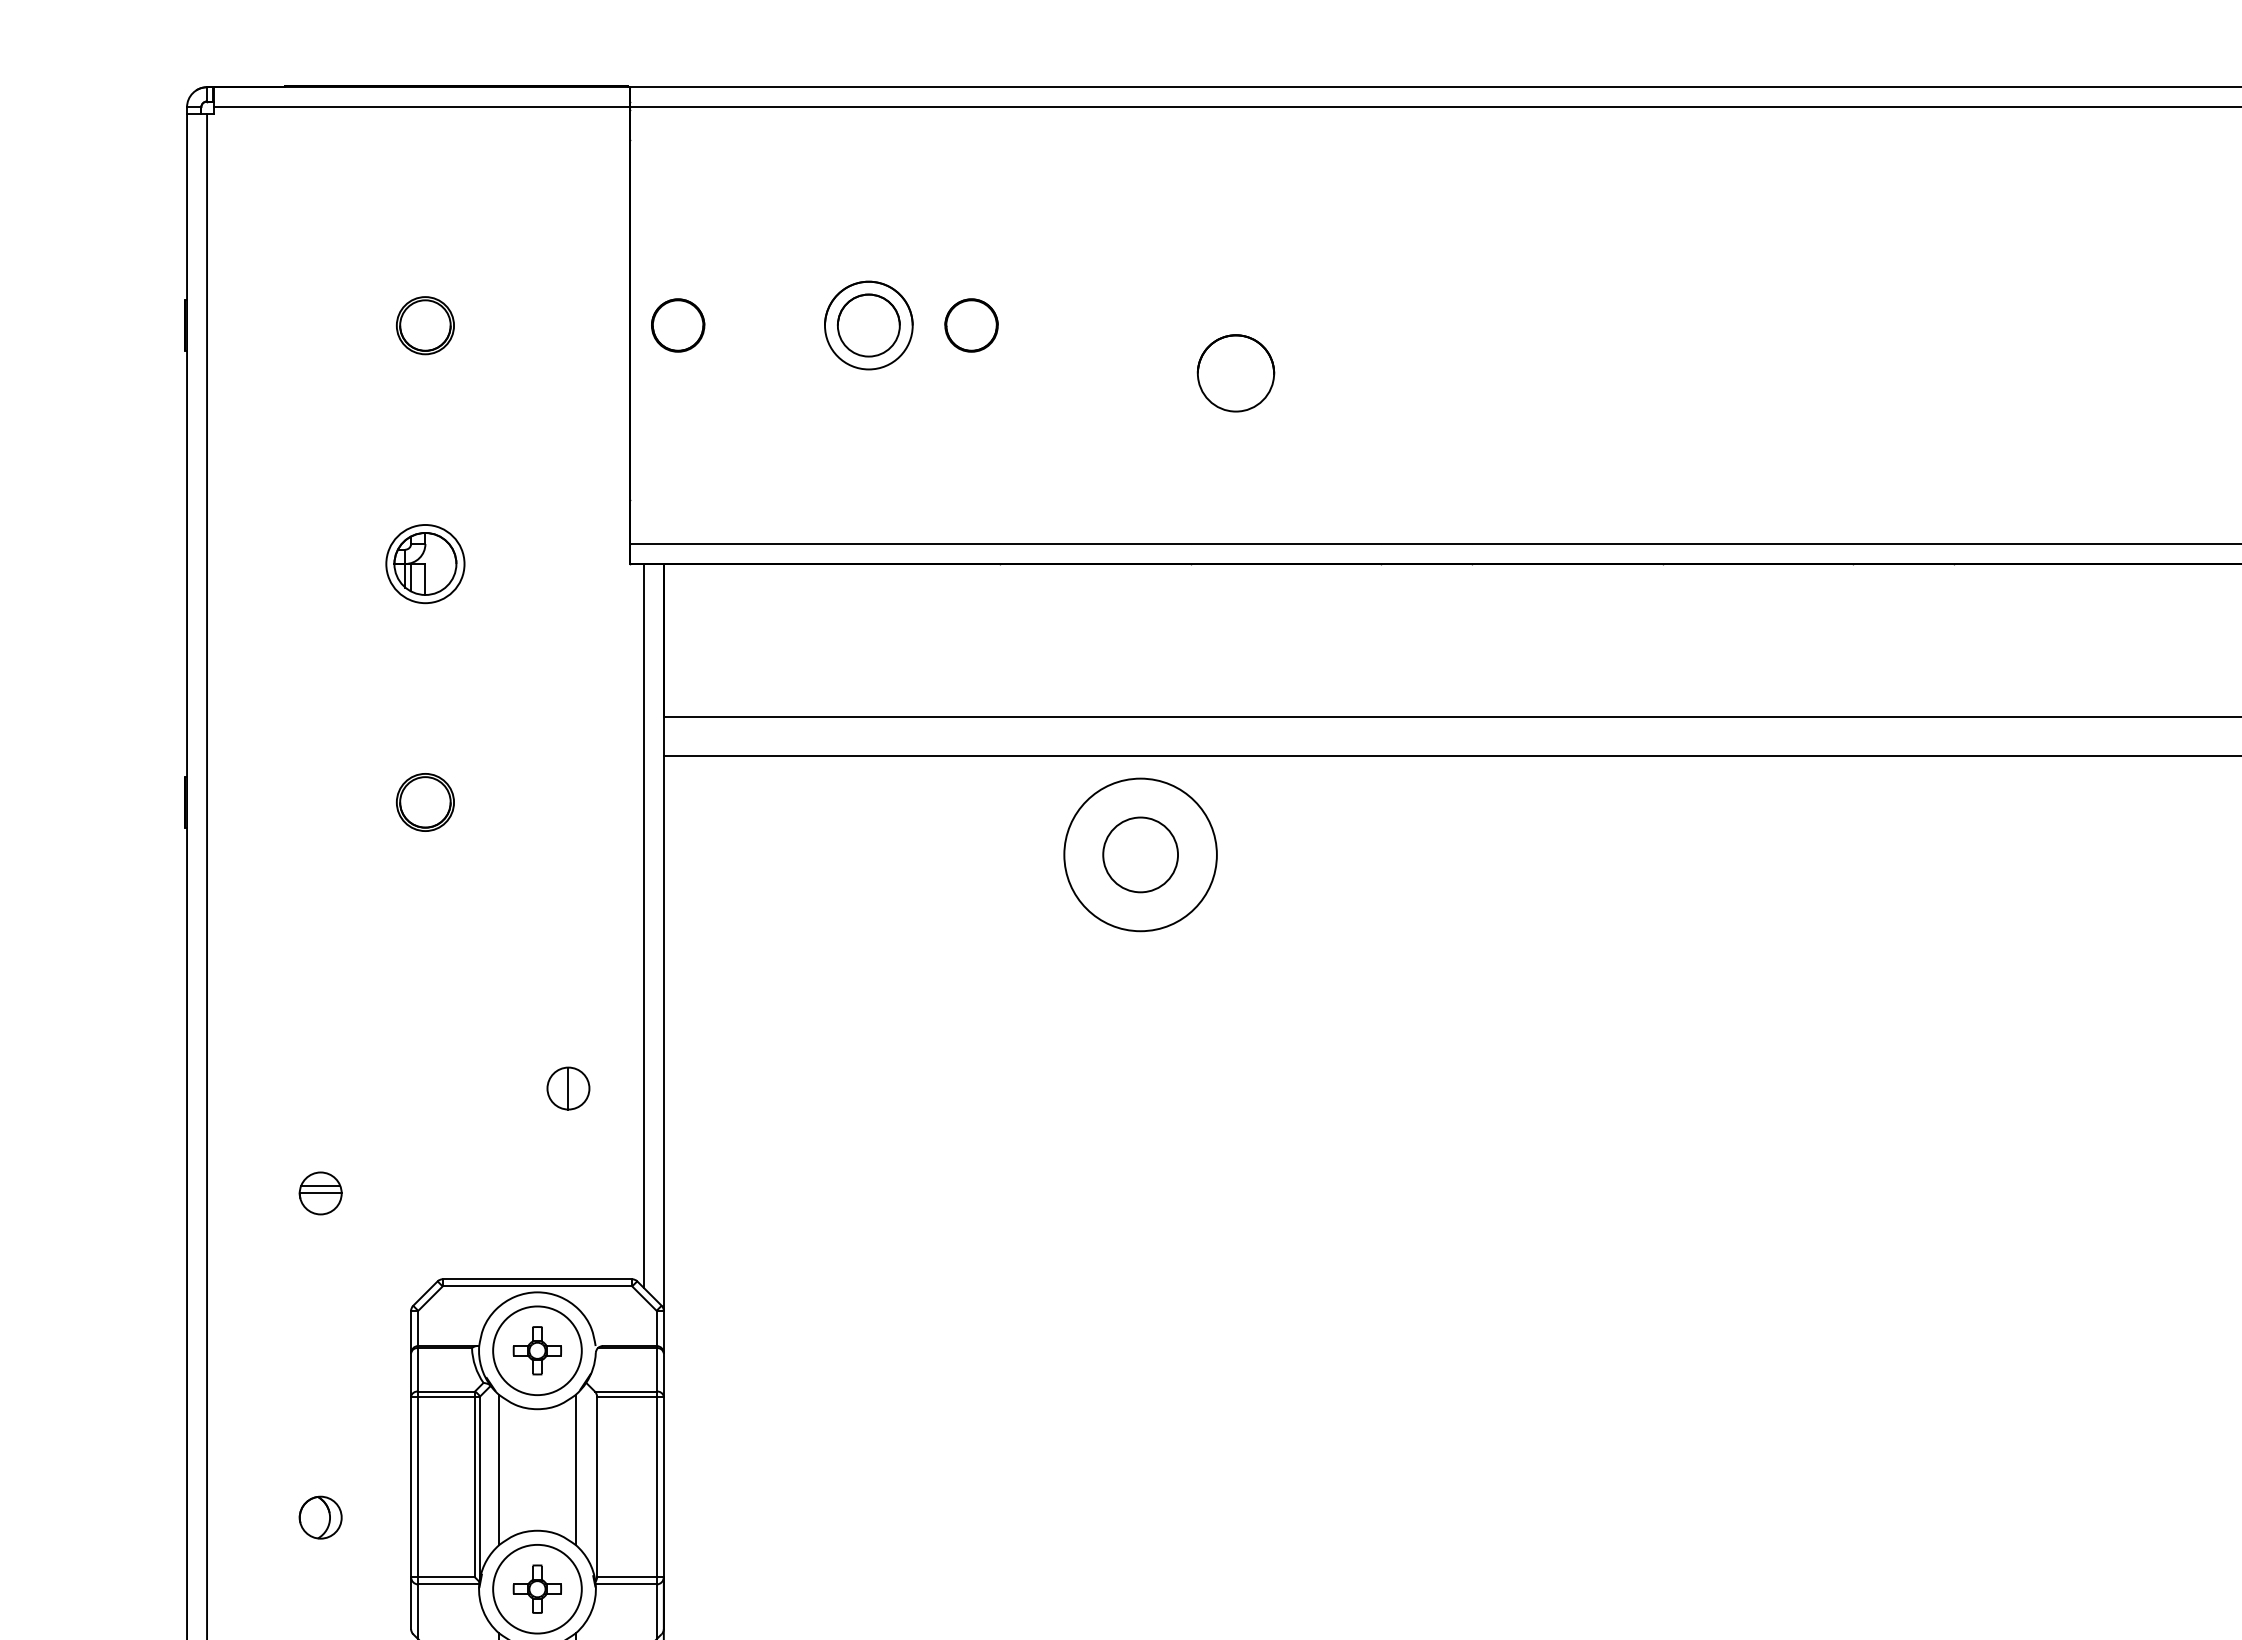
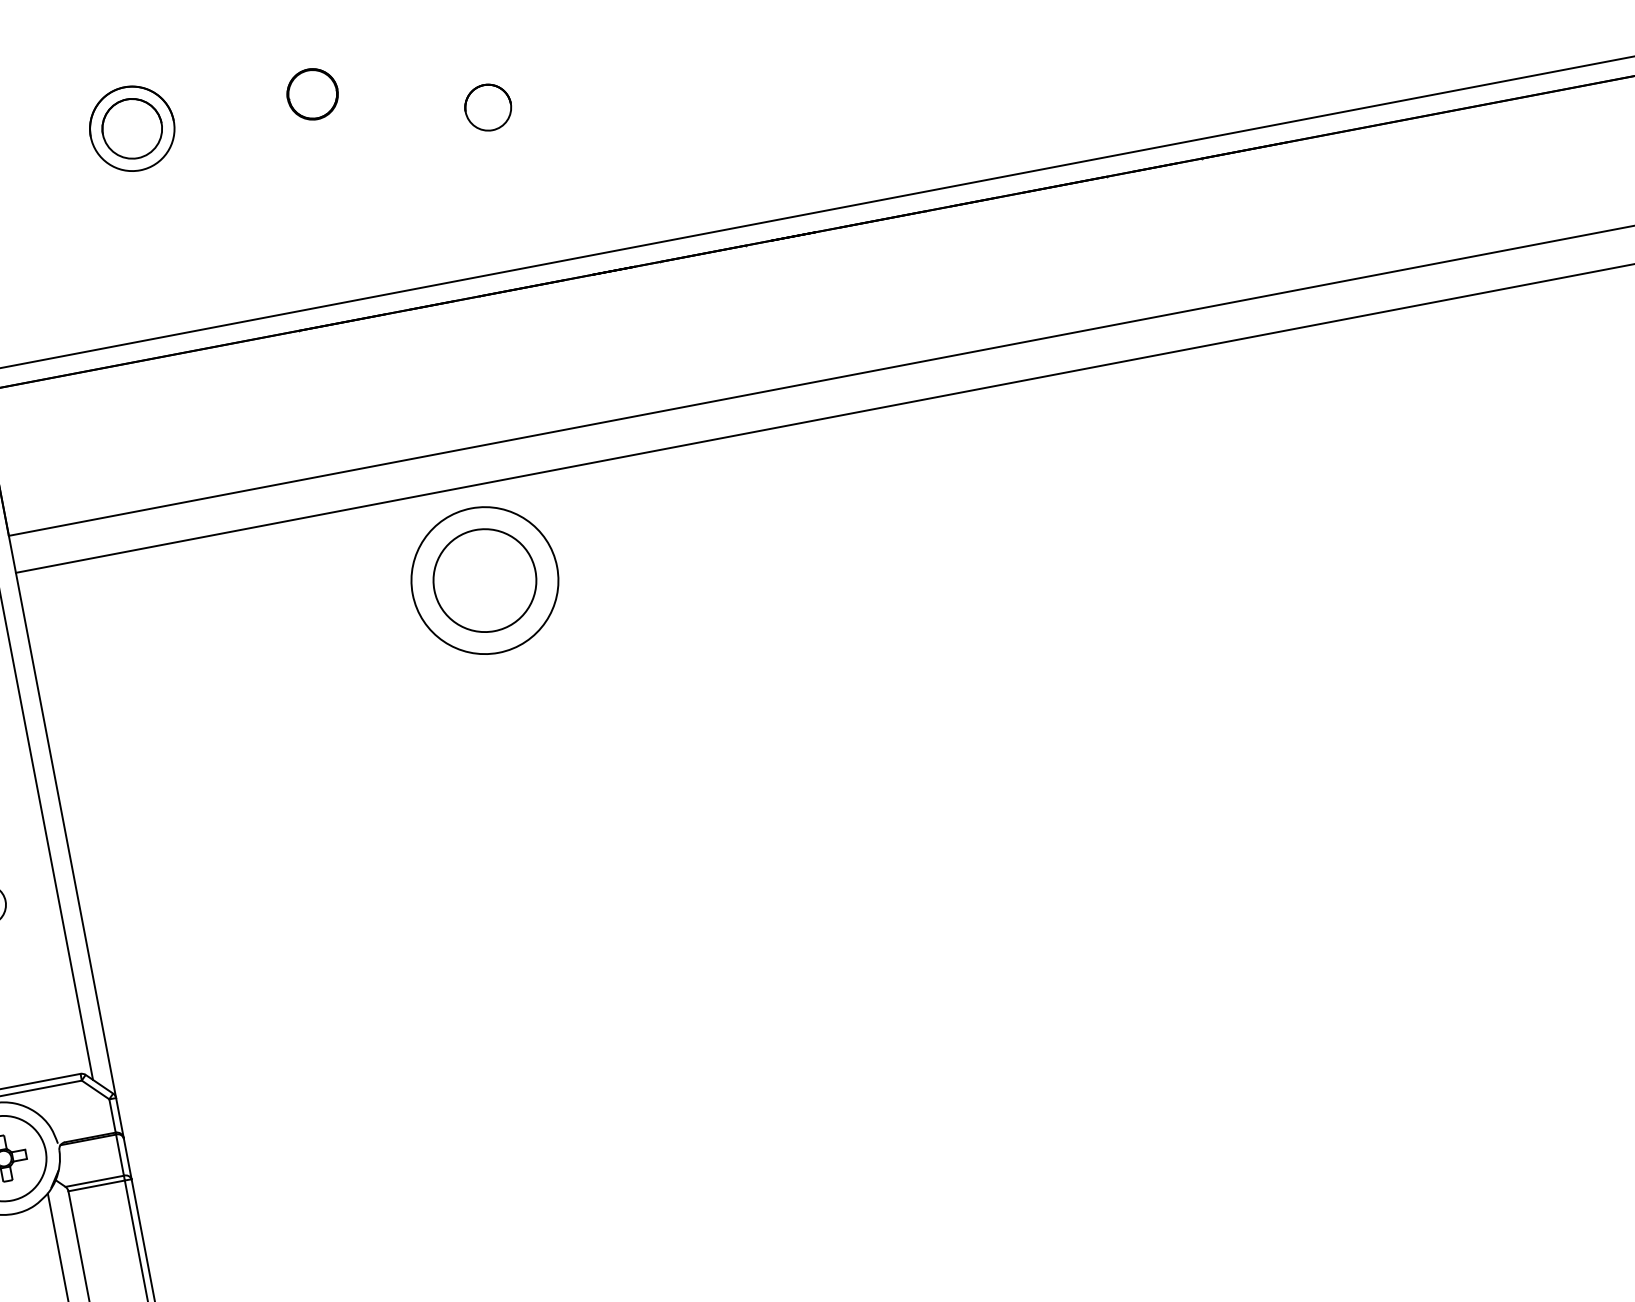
circle: (971, 325) -> (312, 94), moved
circle: (1235, 372) -> (487, 107), size x0.62
circle: (1140, 854) -> (484, 580), size x1.43

